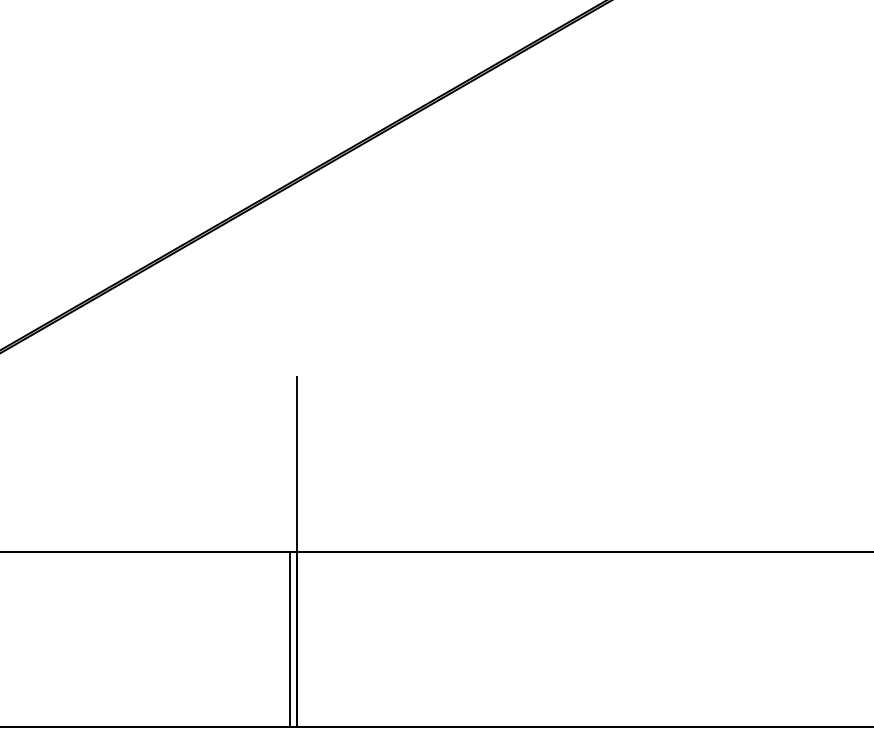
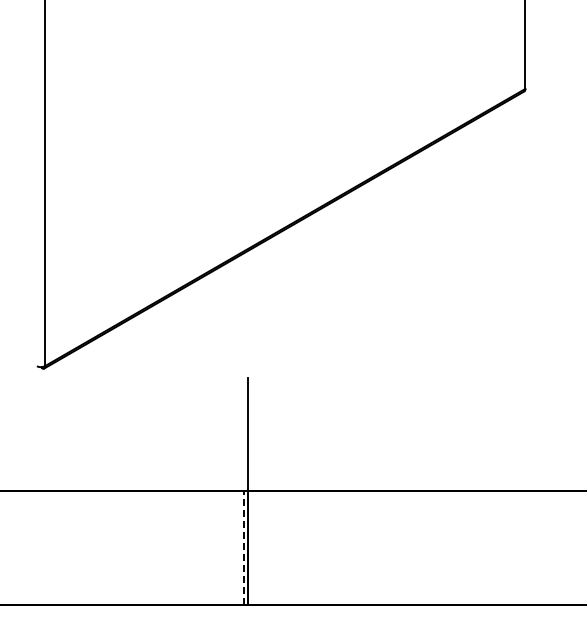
line: (290, 639) -> (243, 548), solid -> dashed

